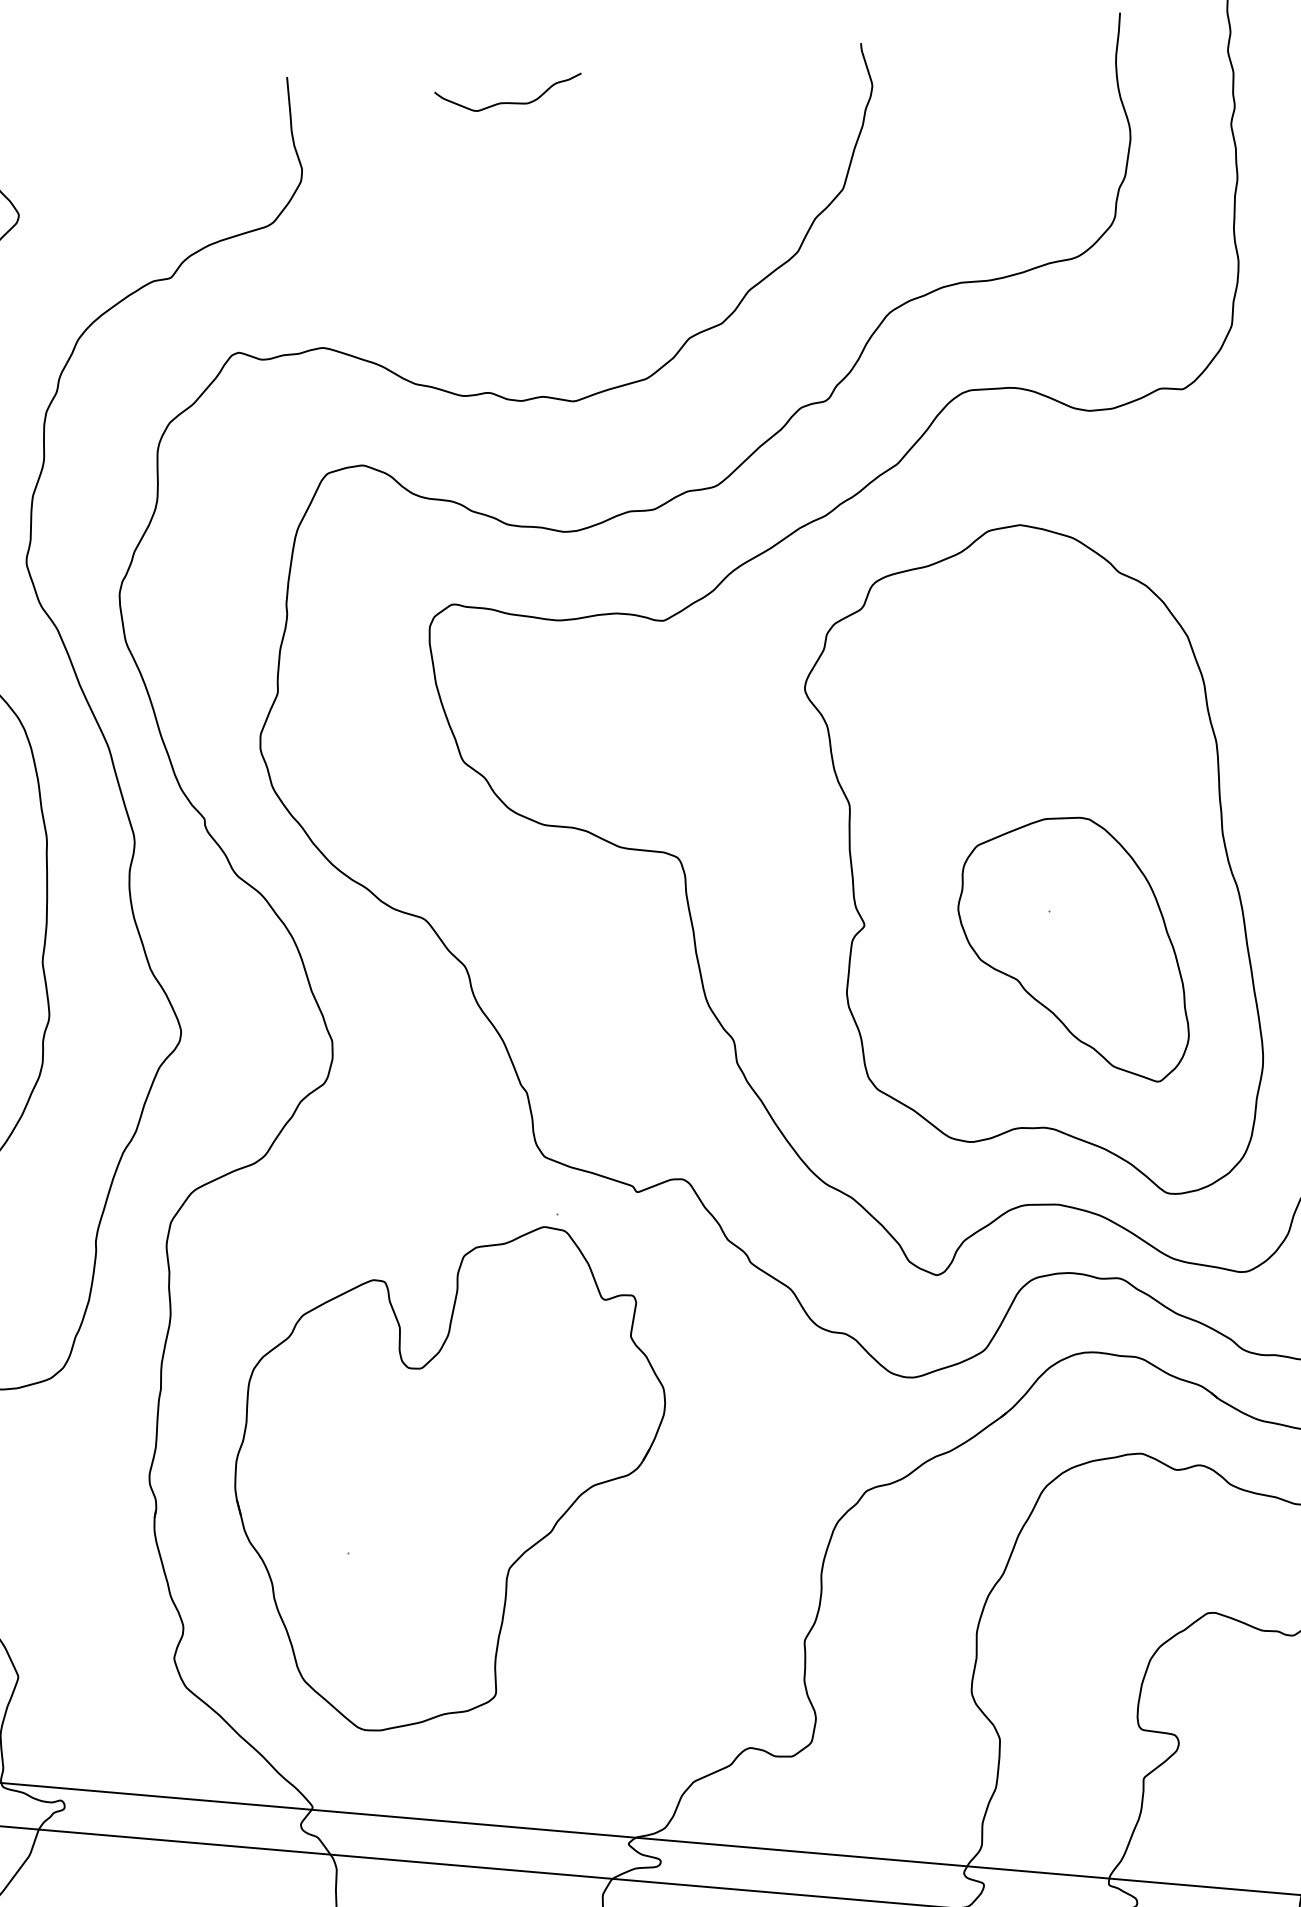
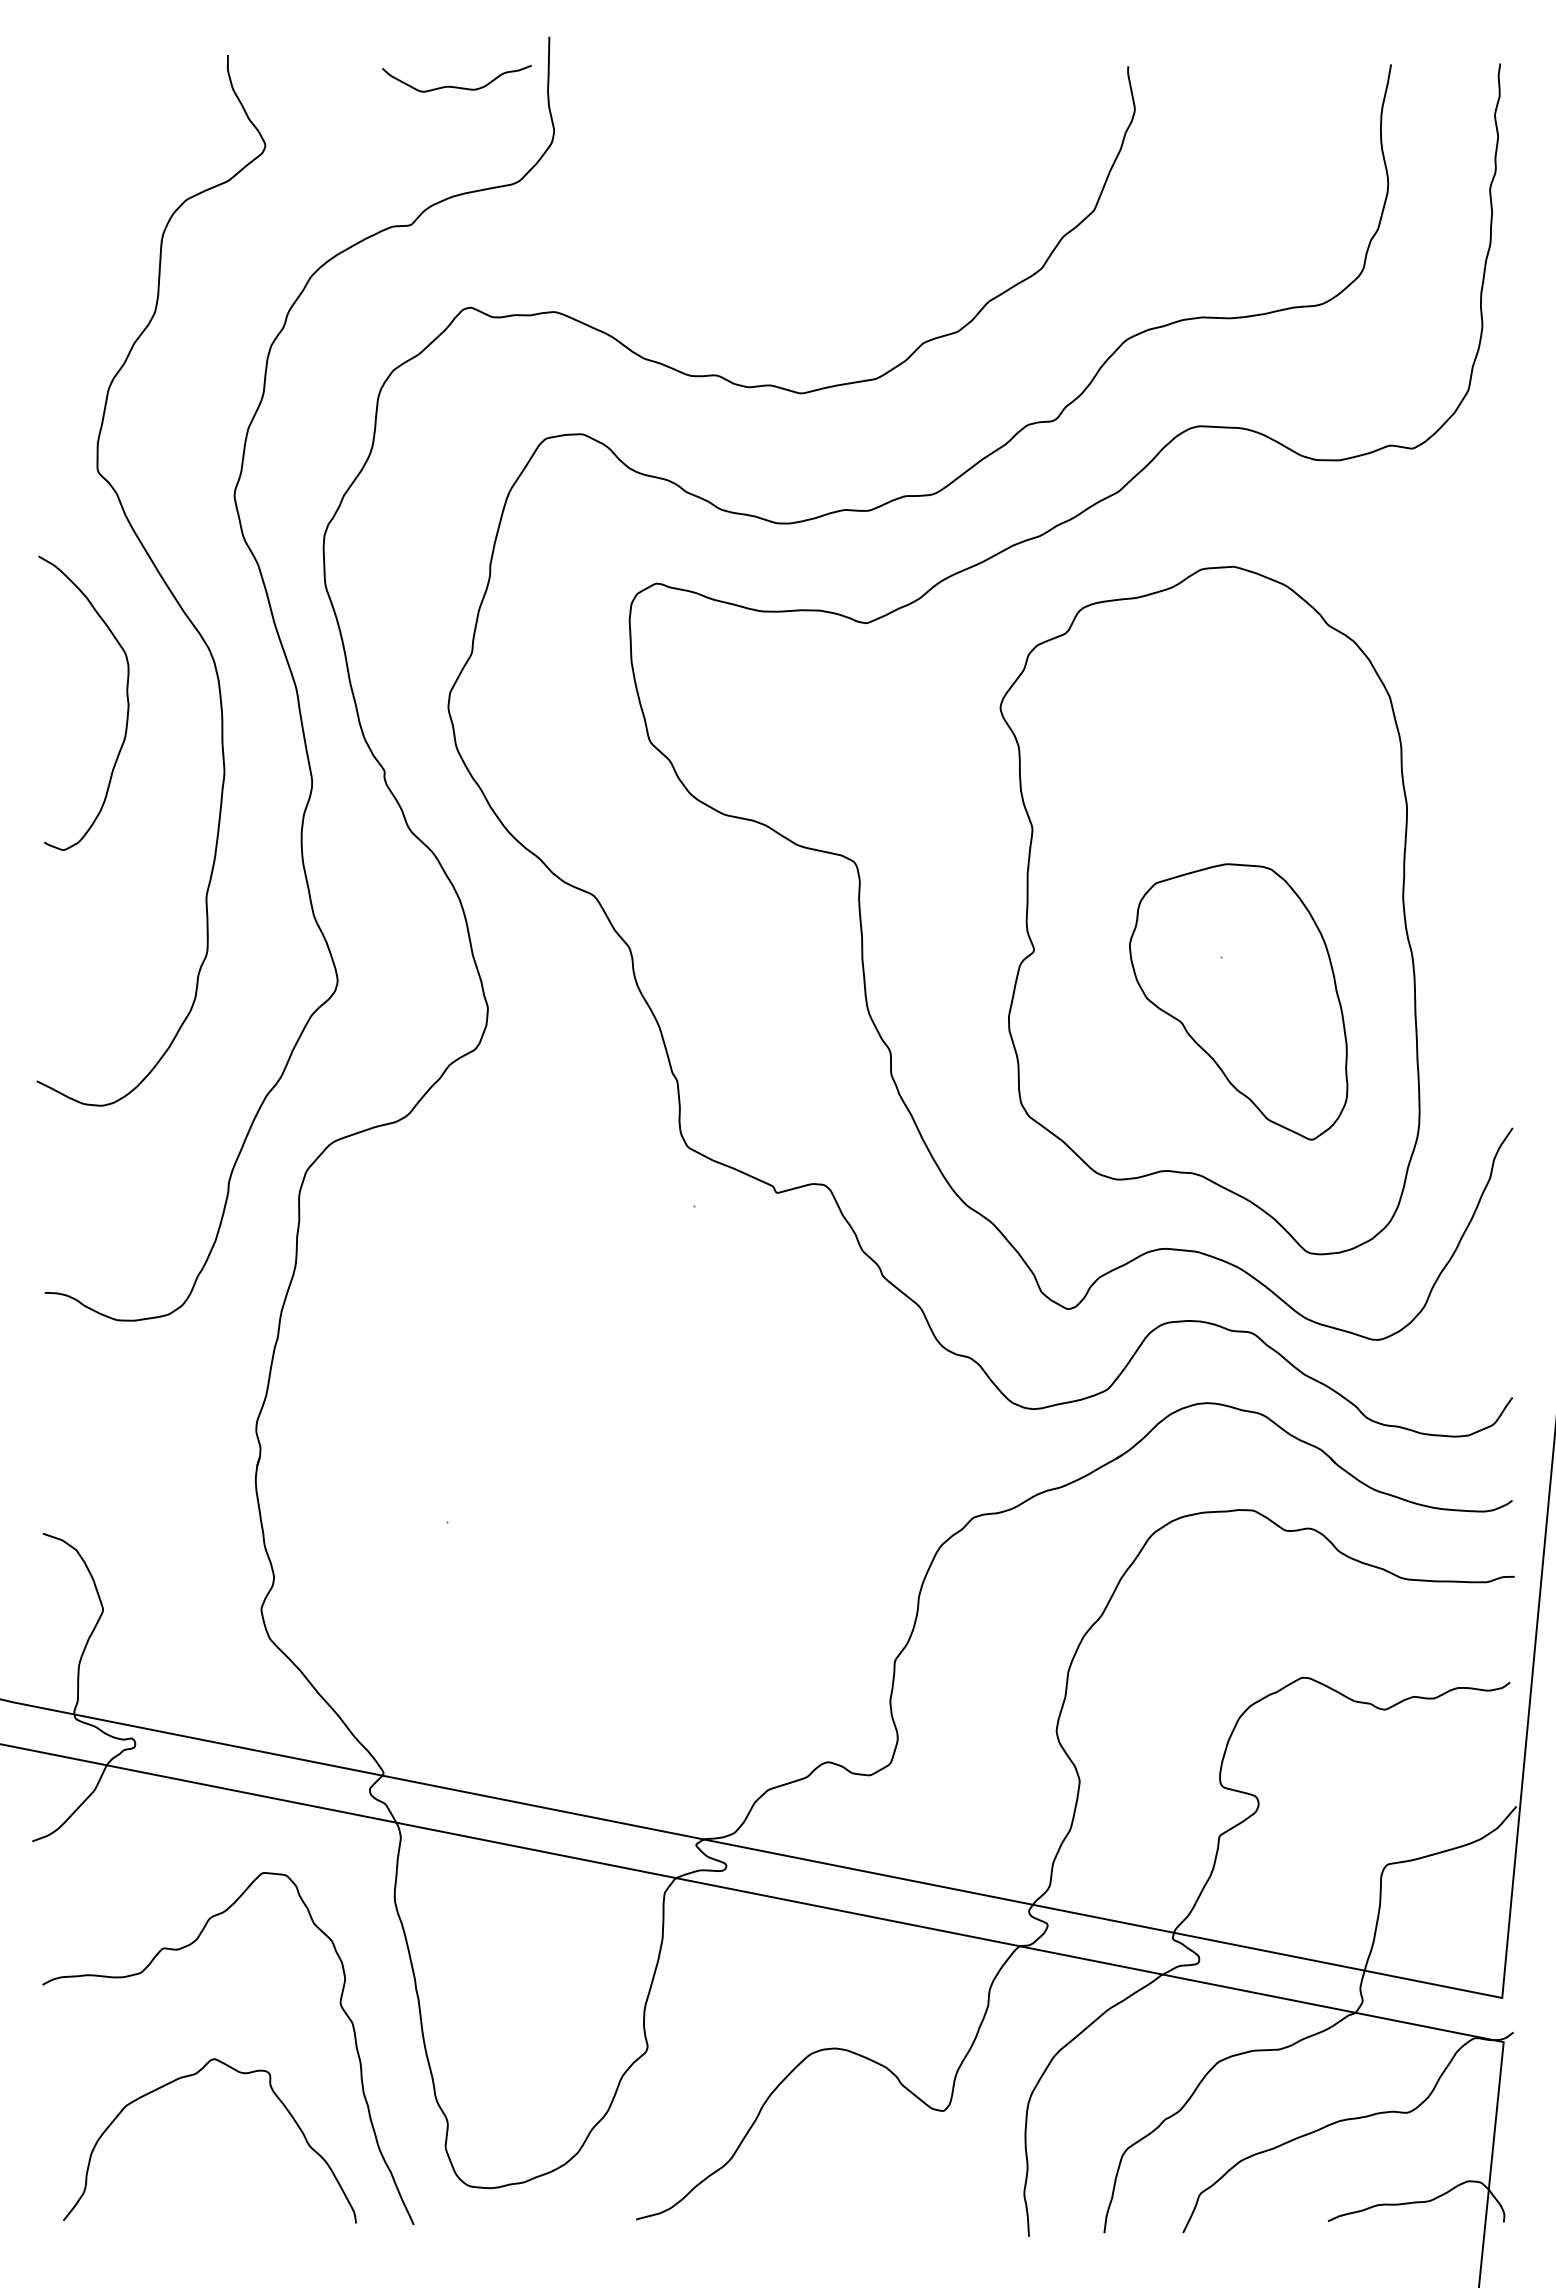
curve: (509, 102) -> (456, 86), moved
part: (454, 1479) -> (561, 1460), removed

